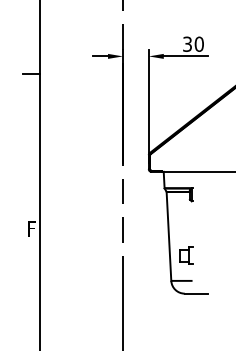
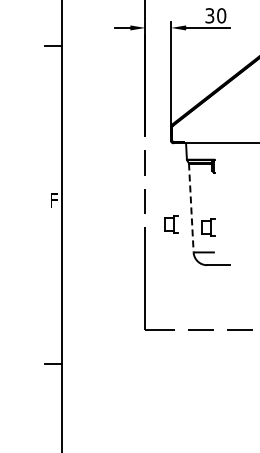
line: (169, 235) -> (191, 207), solid -> dashed
part: (149, 252) -> (171, 224), added

